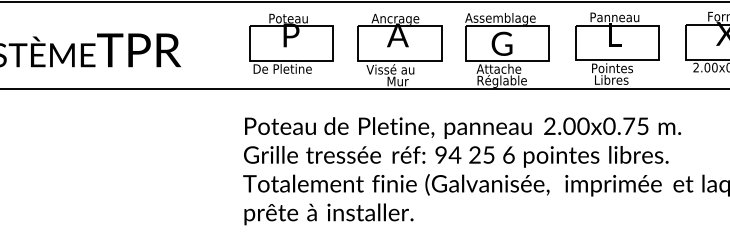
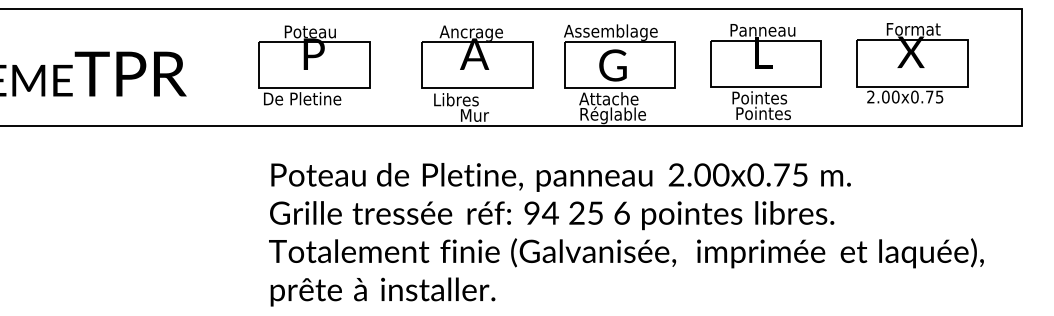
part: (291, 43) -> (314, 65), moved
text: (390, 69) -> (464, 99), Vissé au -> Libres
text: (616, 80) -> (764, 113), Libres -> Pointes

